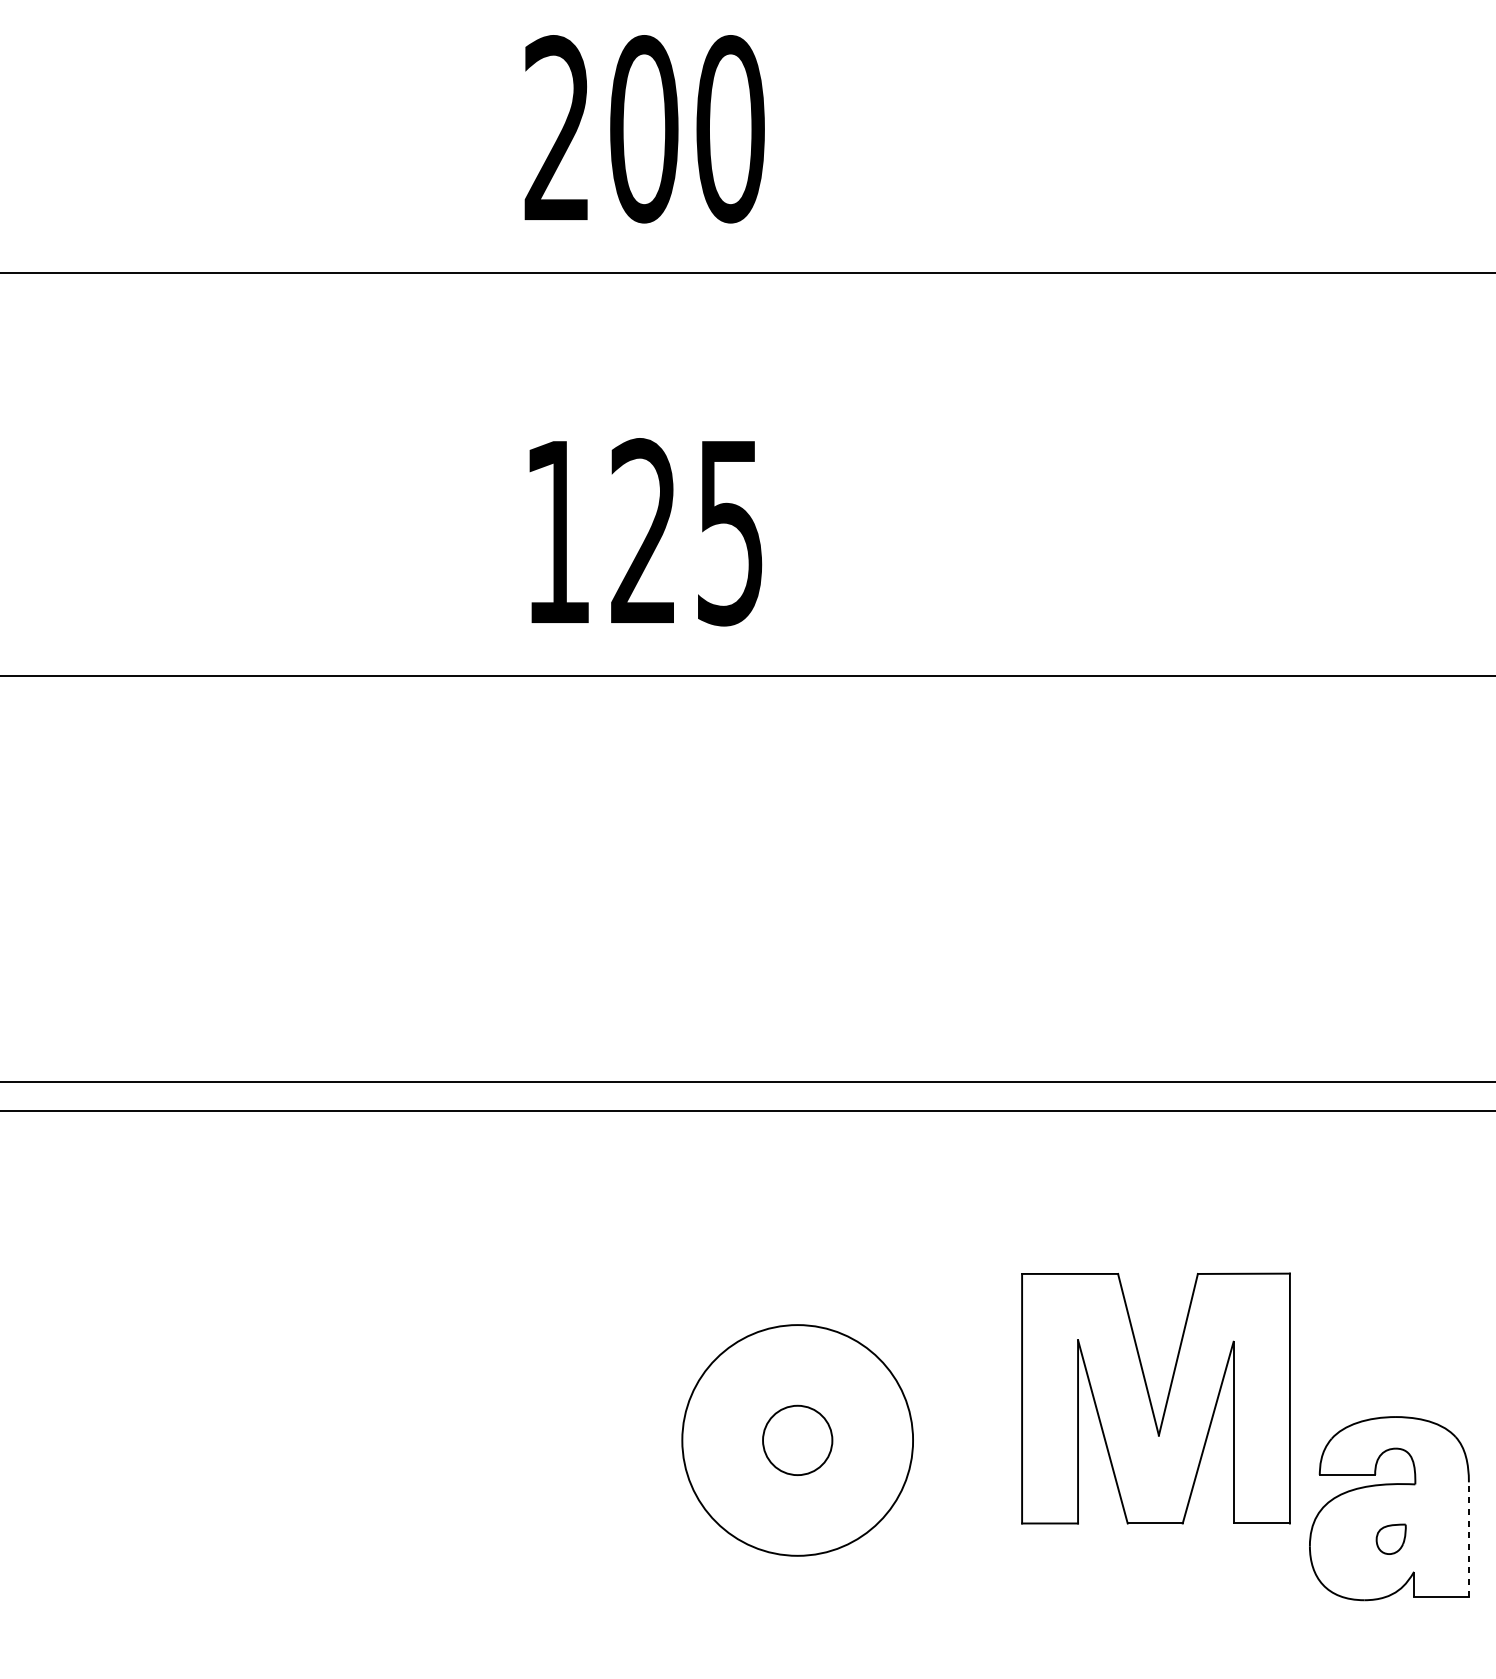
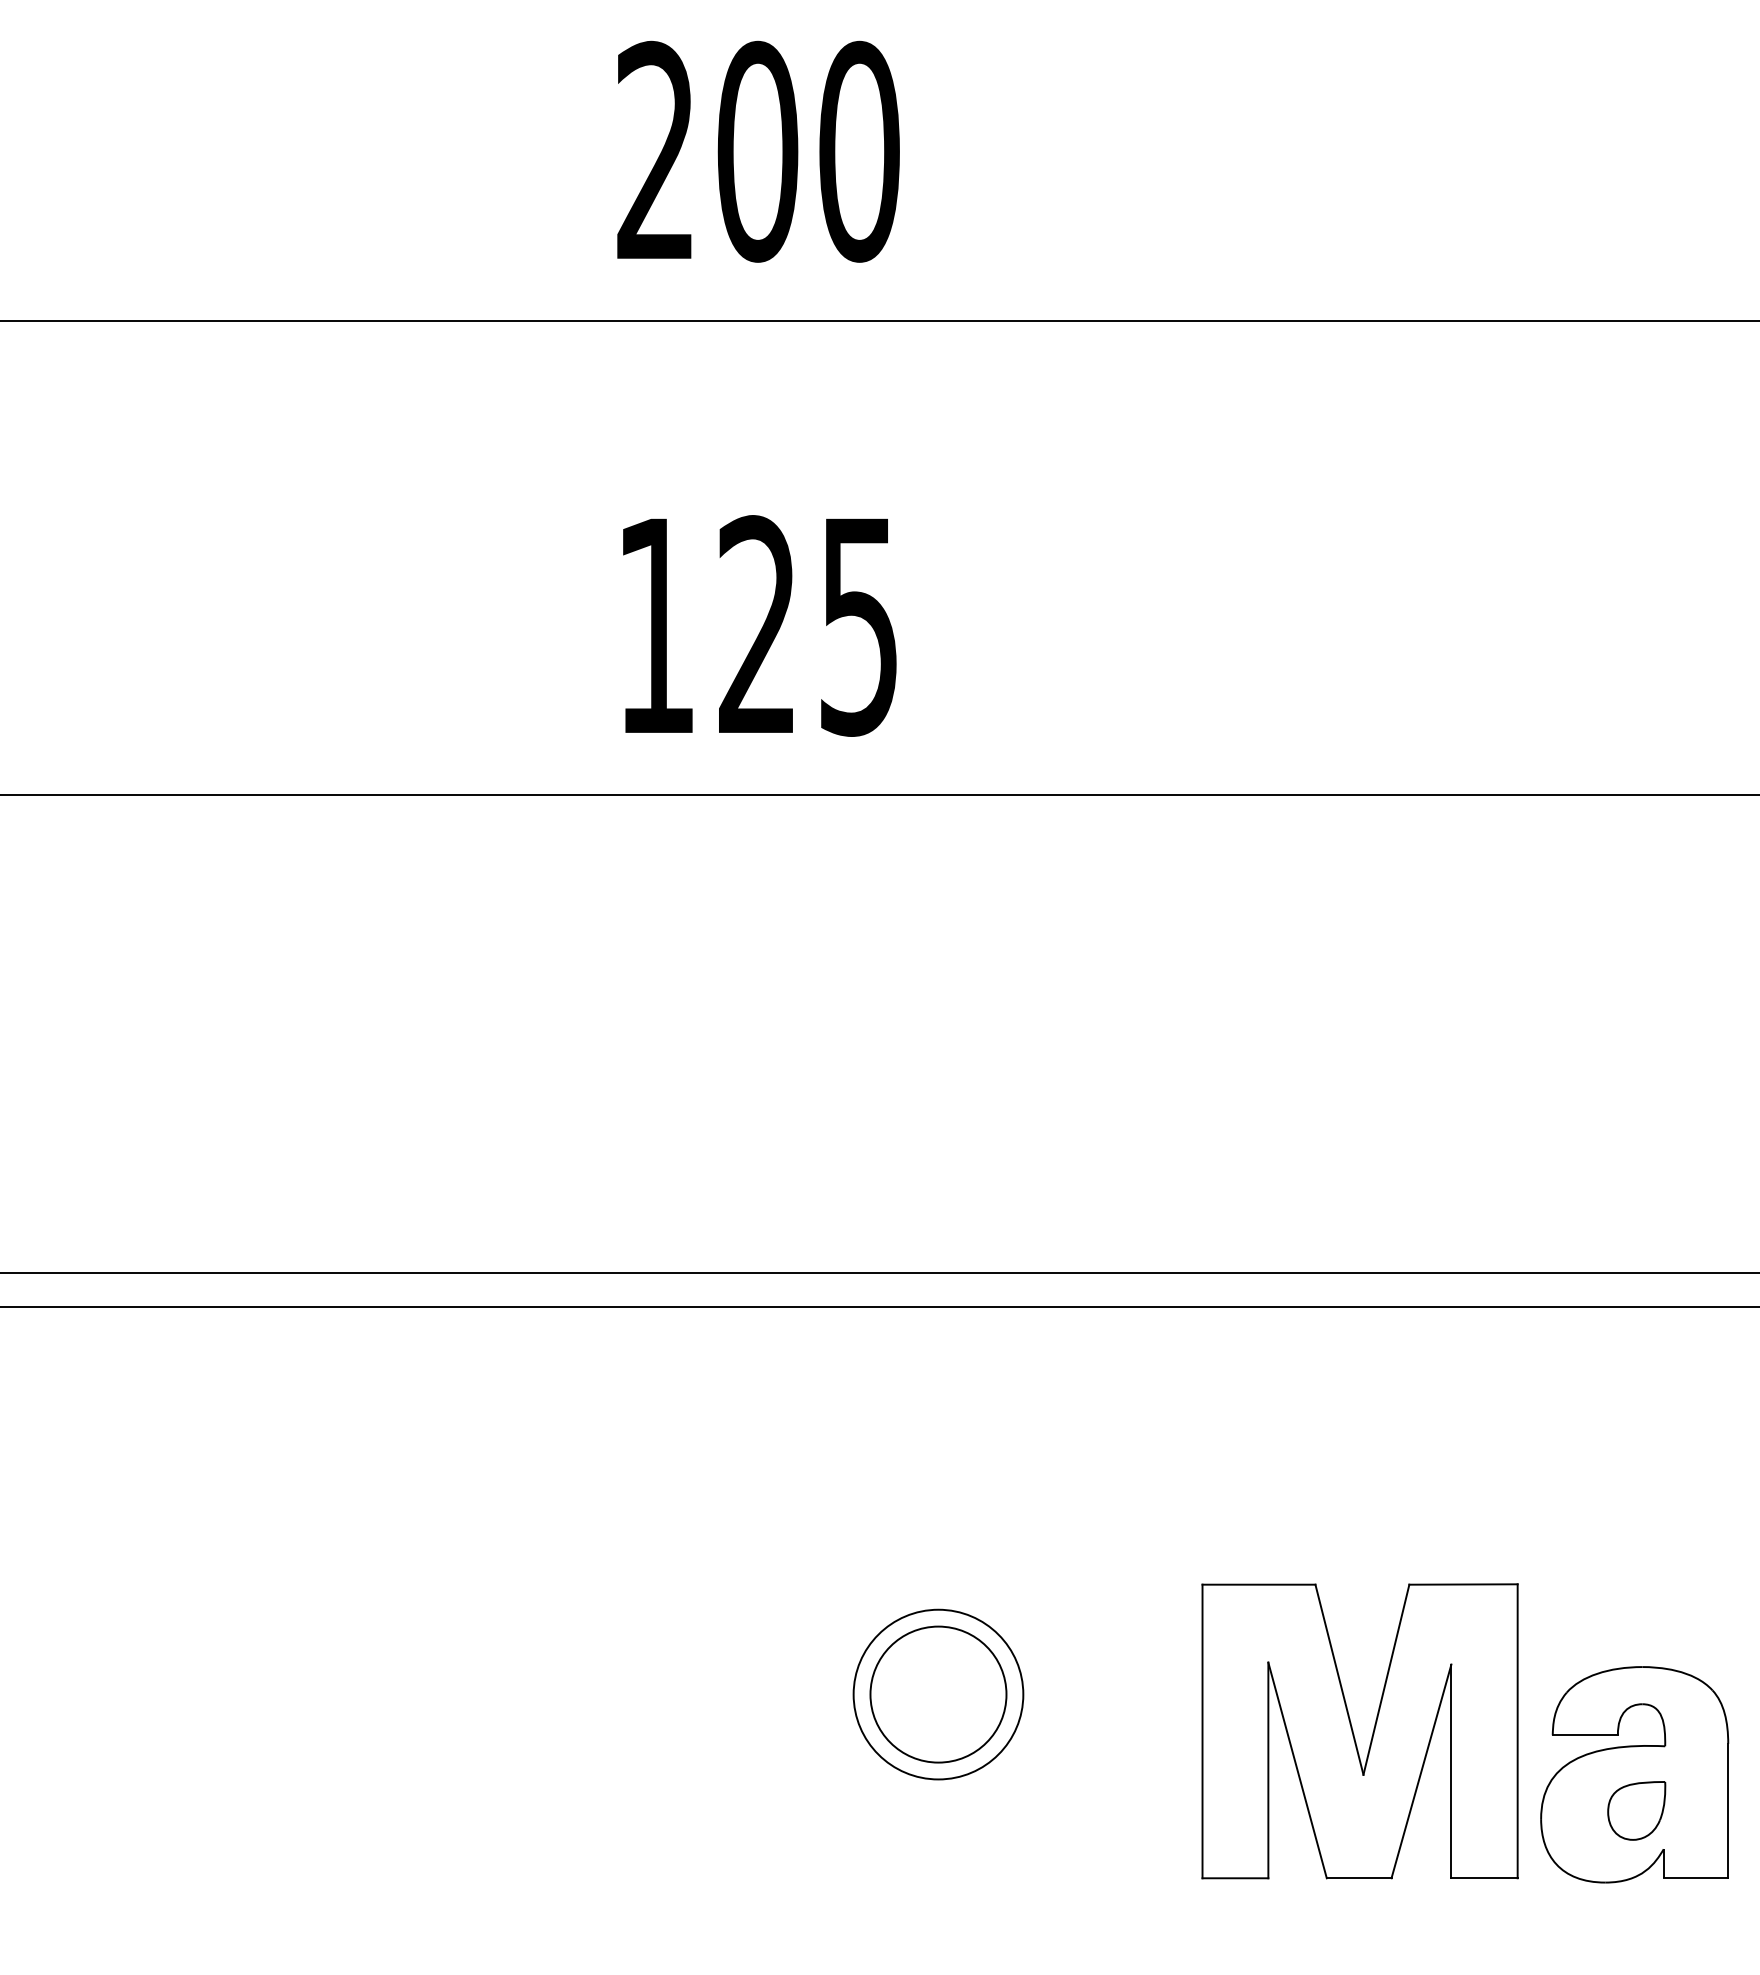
part: (1155, 1398) -> (1359, 1731), moved
circle: (797, 1440) -> (938, 1694), size x0.62
circle: (797, 1440) -> (938, 1694), size x1.67
part: (1390, 1538) -> (1636, 1810), size x1.67
line: (1469, 1538) -> (1728, 1810), dashed -> solid

